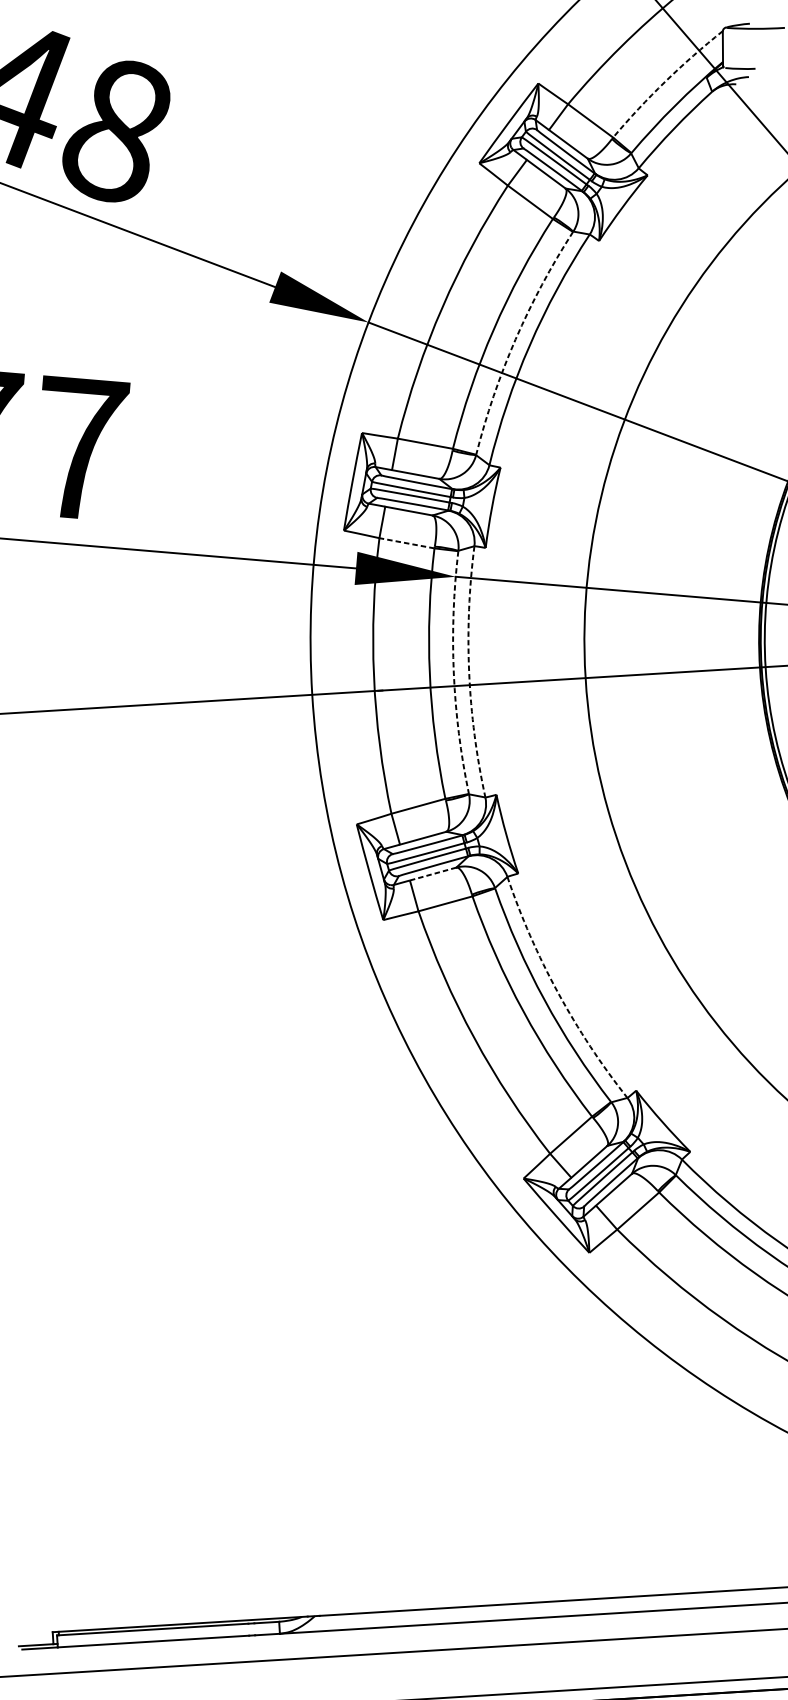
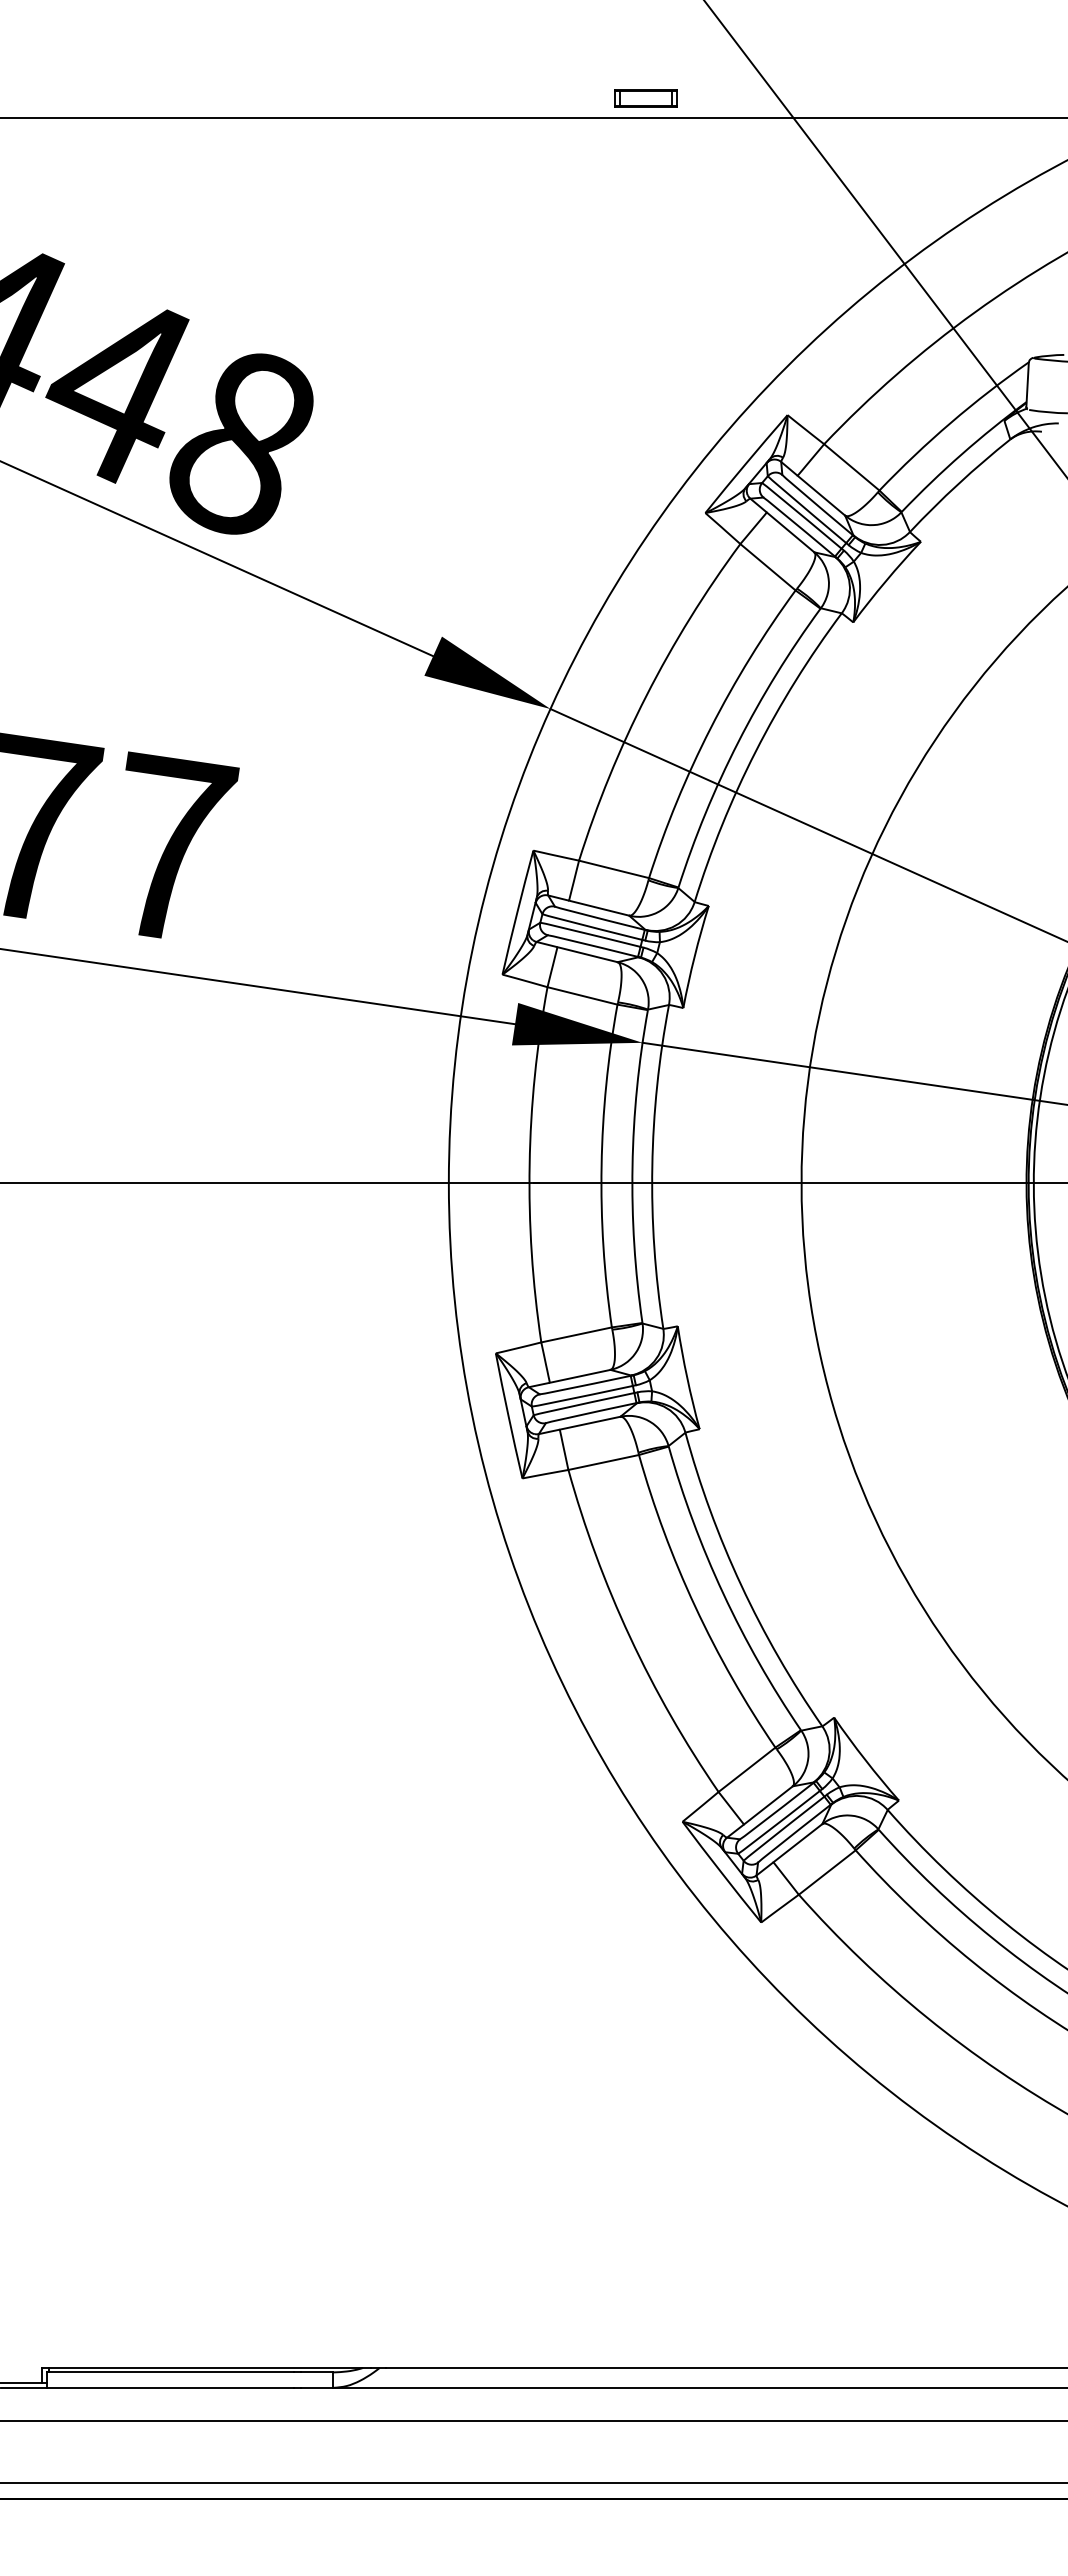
arc: (664, 81) -> (950, 422), dashed -> solid
arc: (515, 339) -> (738, 742), dashed -> solid
line: (406, 542) -> (582, 995), dashed -> solid
arc: (469, 672) -> (652, 1166), dashed -> solid
arc: (453, 673) -> (632, 1166), dashed -> solid
line: (433, 874) -> (590, 1423), dashed -> solid
arc: (558, 992) -> (741, 1585), dashed -> solid

